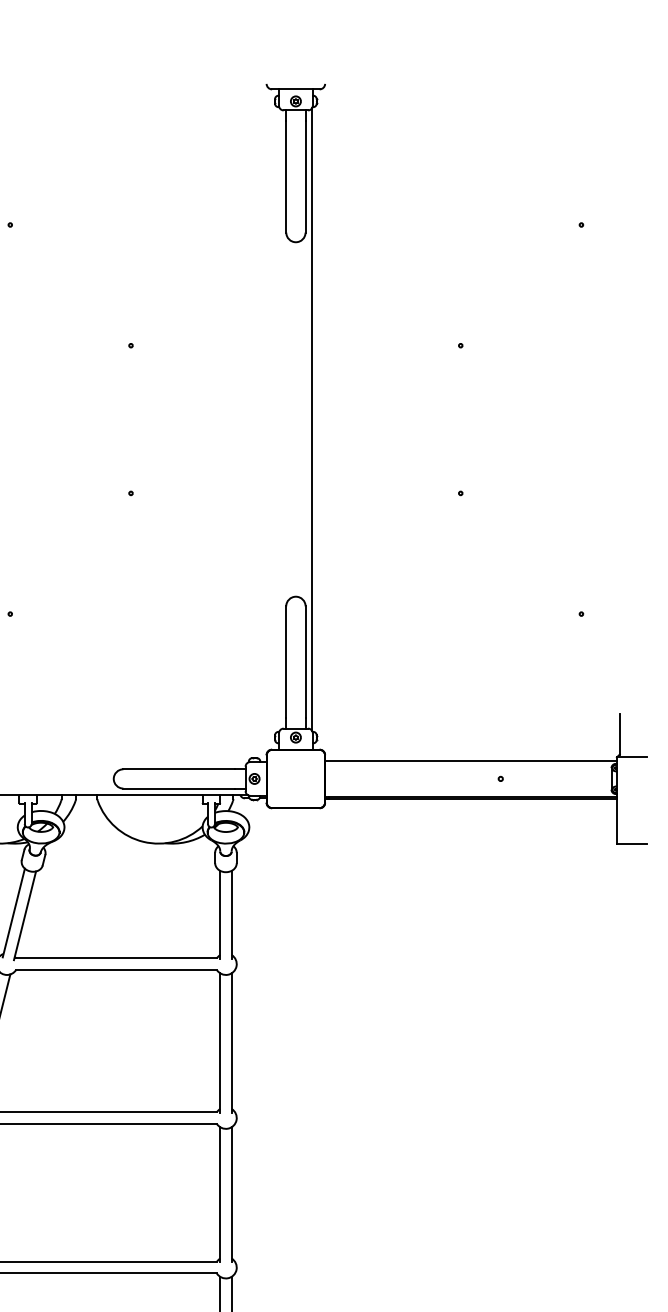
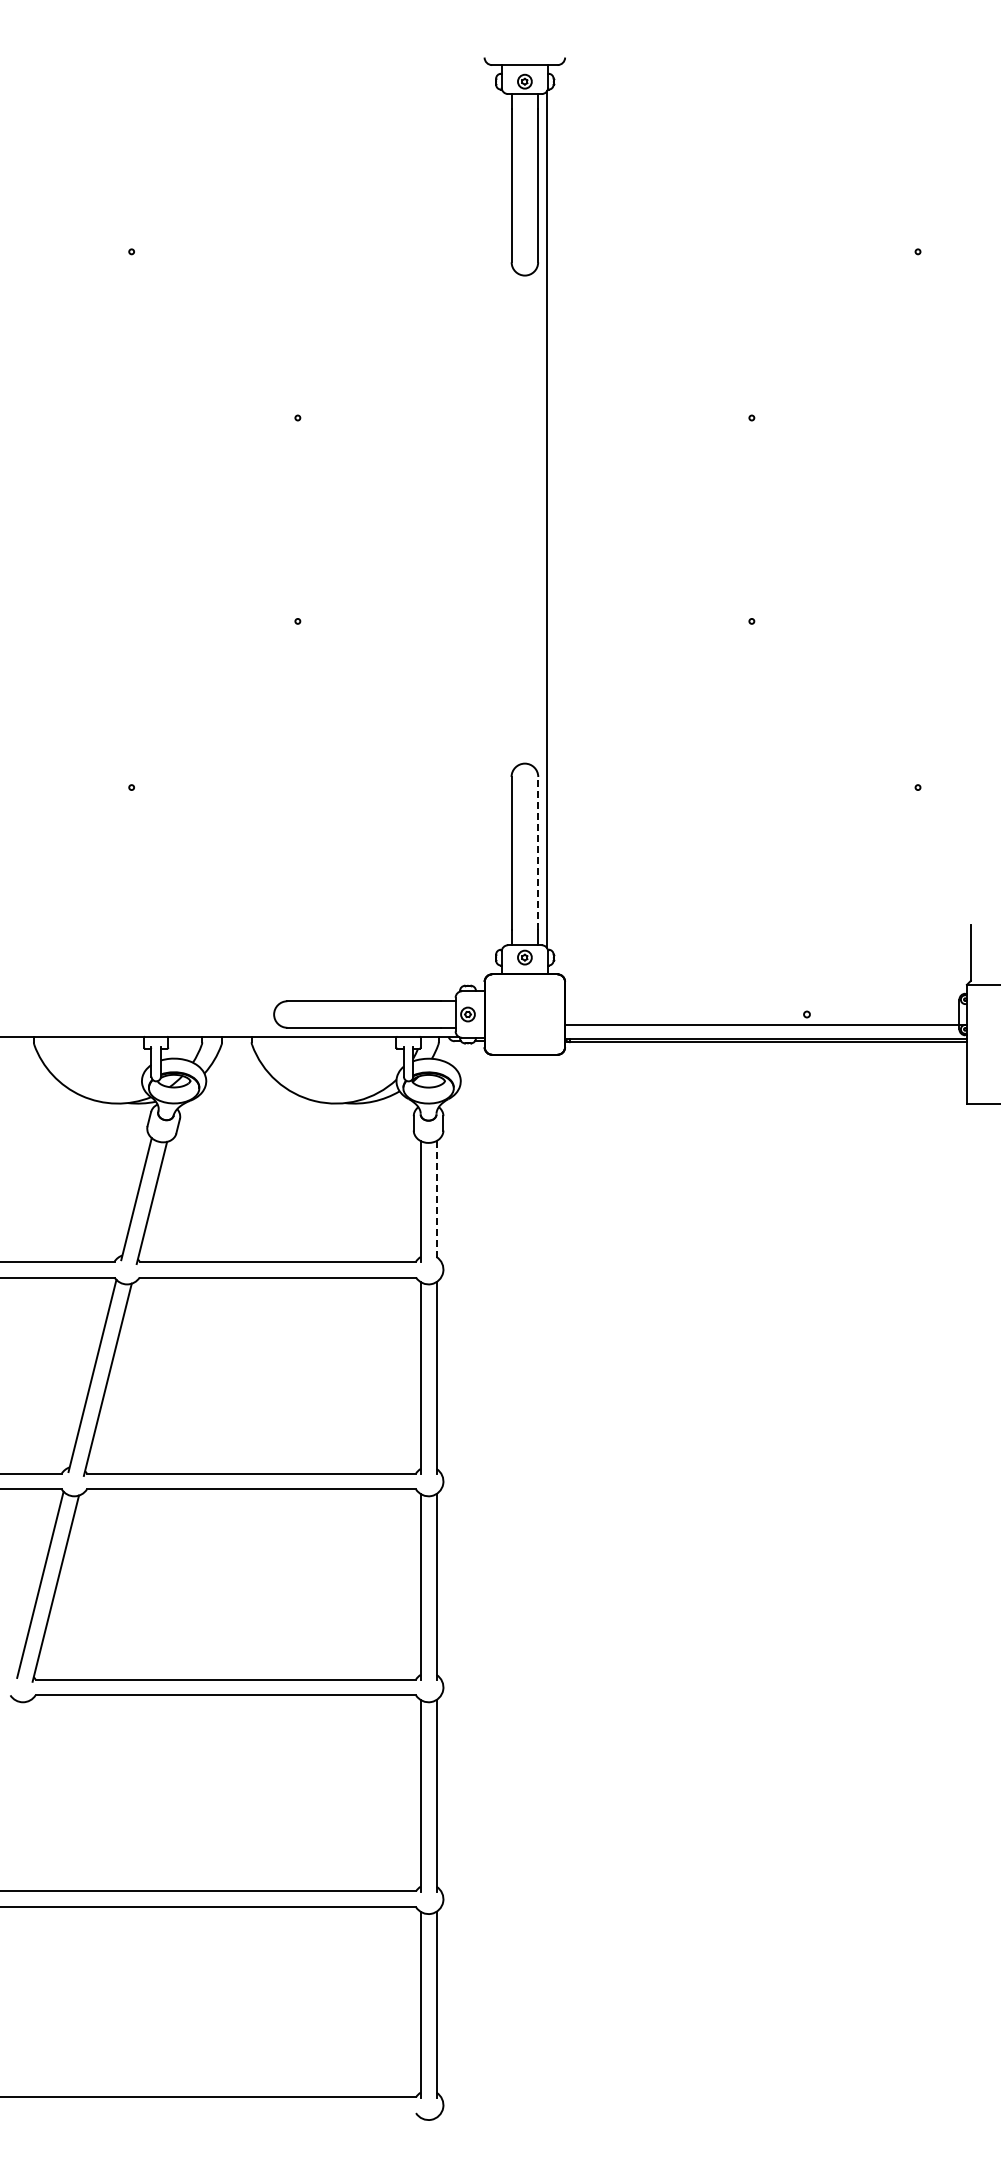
line: (305, 661) -> (538, 853), solid -> dashed
line: (470, 760) -> (765, 1024), moved
line: (231, 914) -> (436, 1201), solid -> dashed

